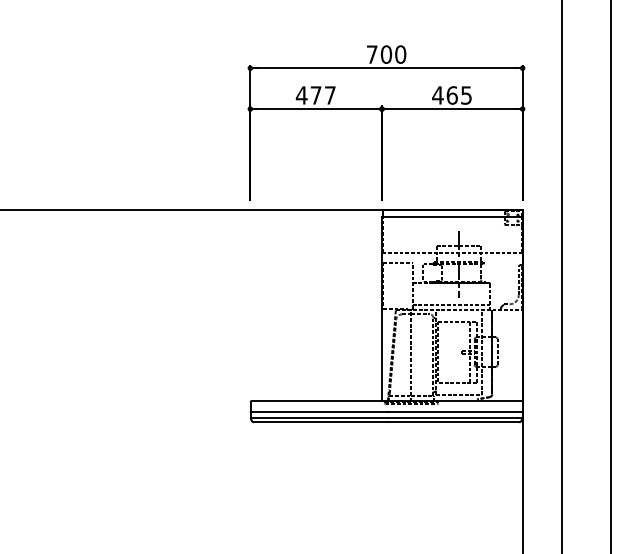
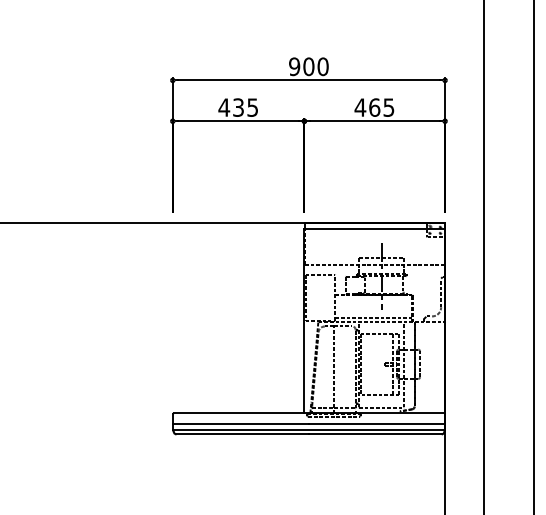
text: (371, 54) -> (293, 66), 700 -> 900
text: (322, 95) -> (244, 107), 477 -> 435

